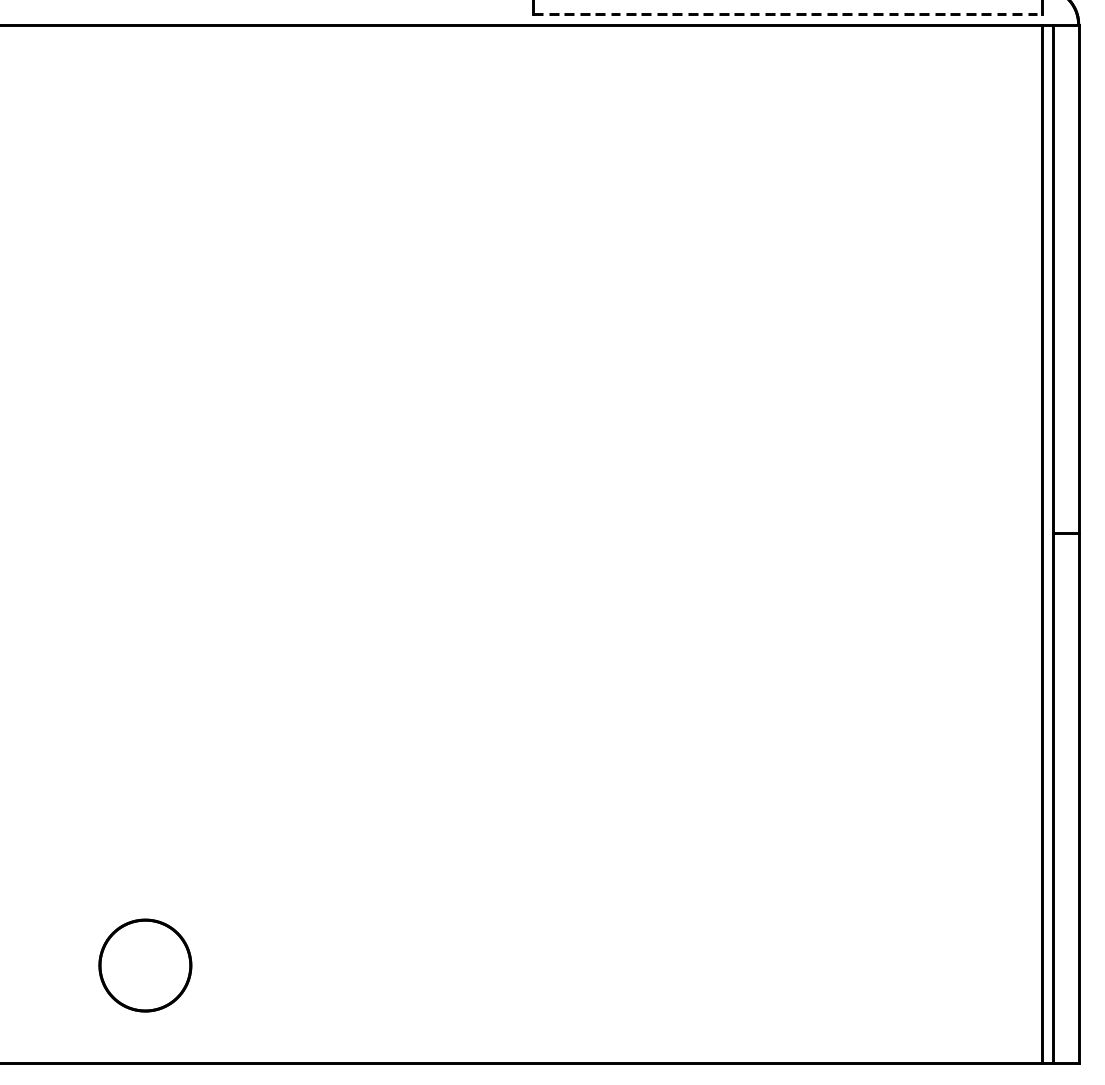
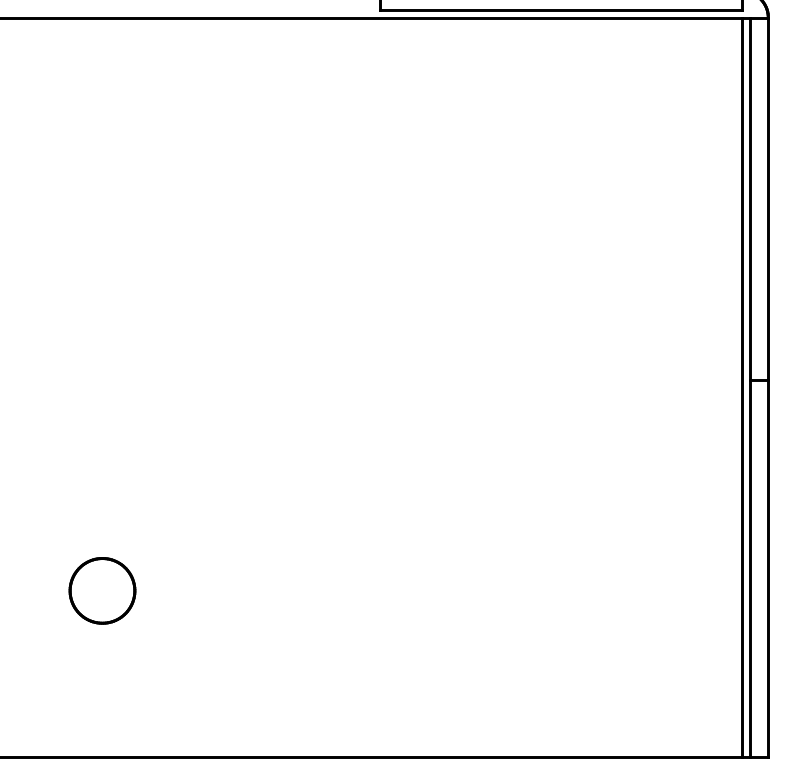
line: (788, 14) -> (561, 10), dashed -> solid
part: (145, 965) -> (102, 590), moved

